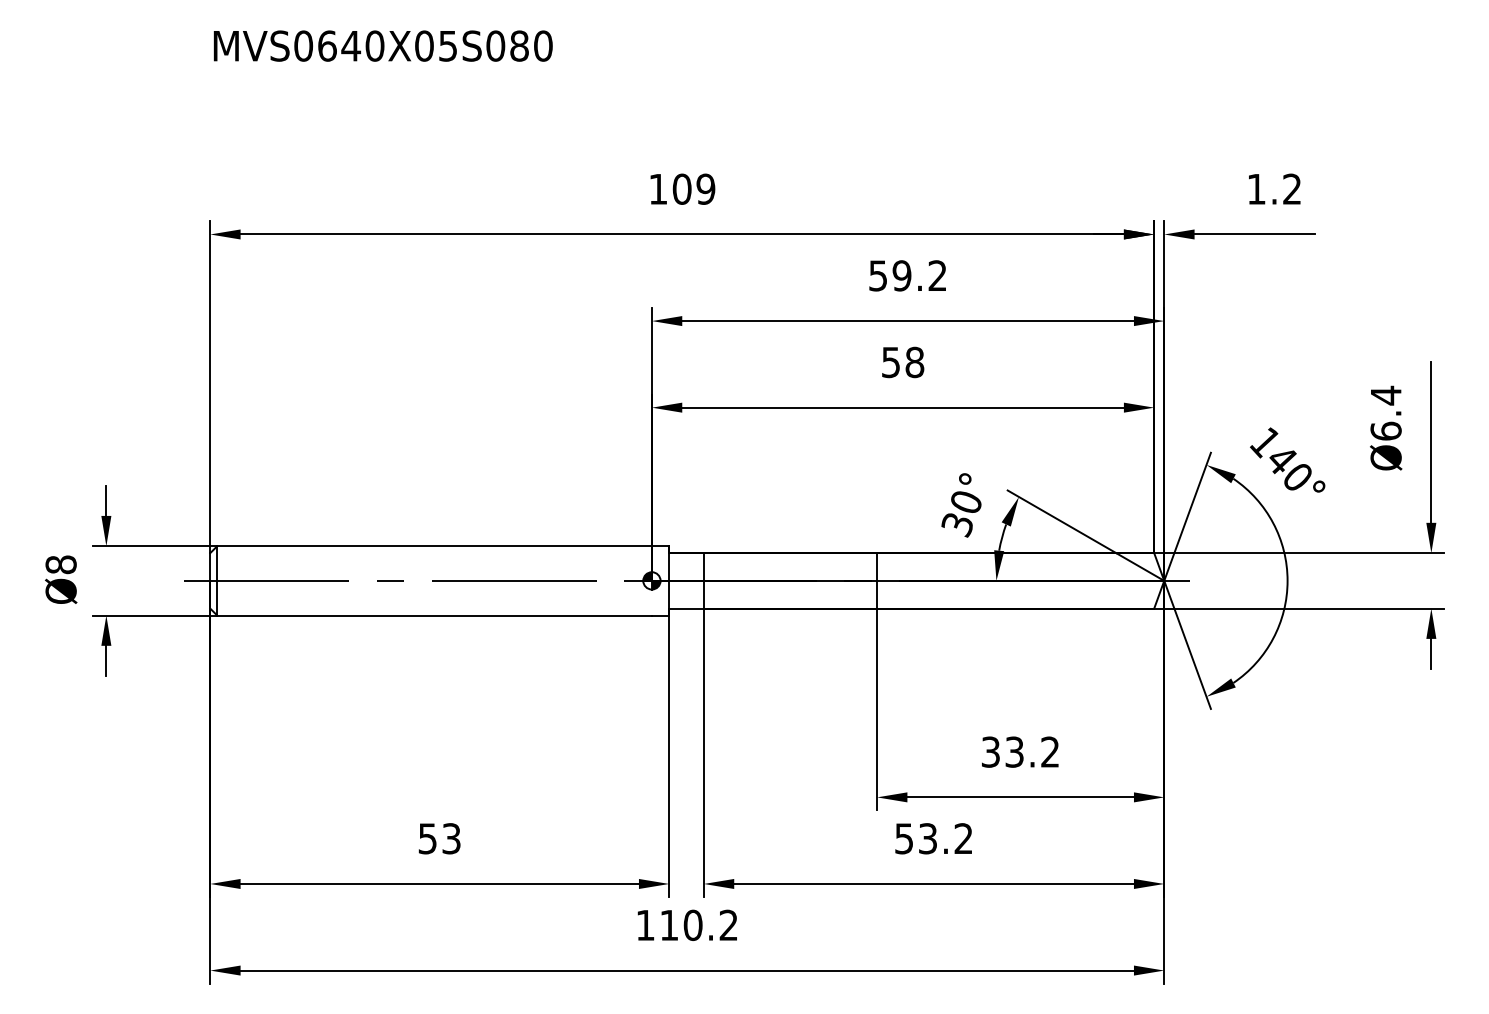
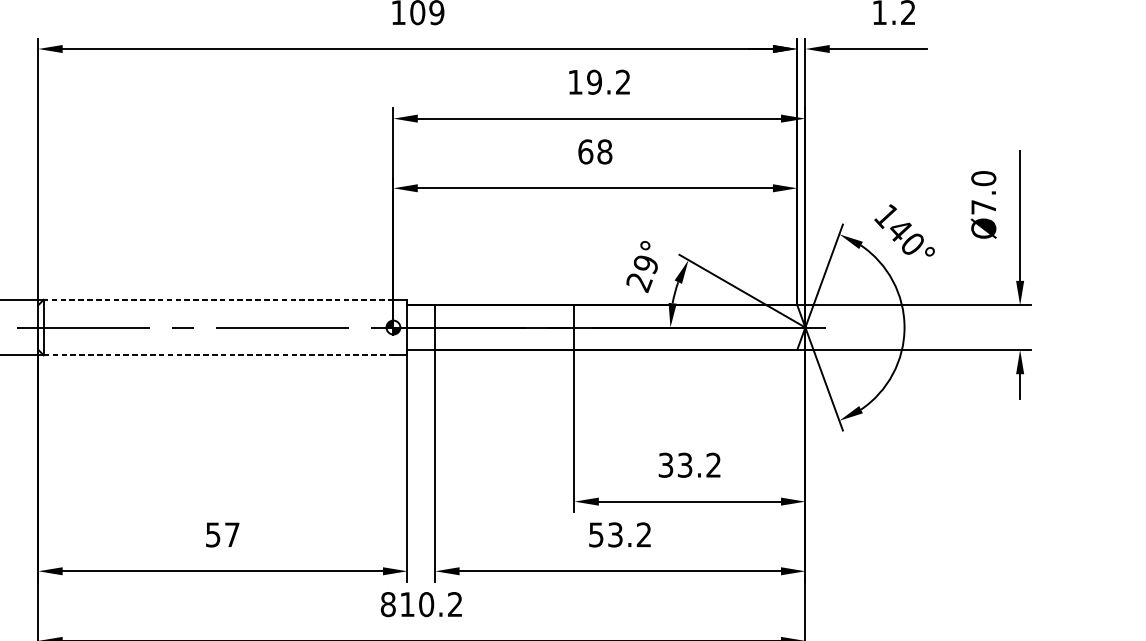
text: (877, 275) -> (574, 82), 59.2 -> 19.2
text: (891, 362) -> (586, 151), 58 -> 68
text: (1385, 412) -> (983, 192), Ø6.4 -> Ø7.0
text: (961, 514) -> (642, 274), 30° -> 29°
line: (434, 546) -> (218, 299), solid -> dashed
line: (435, 615) -> (219, 355), solid -> dashed
text: (451, 838) -> (232, 534), 53 -> 57
text: (645, 925) -> (388, 604), 110.2 -> 810.2

